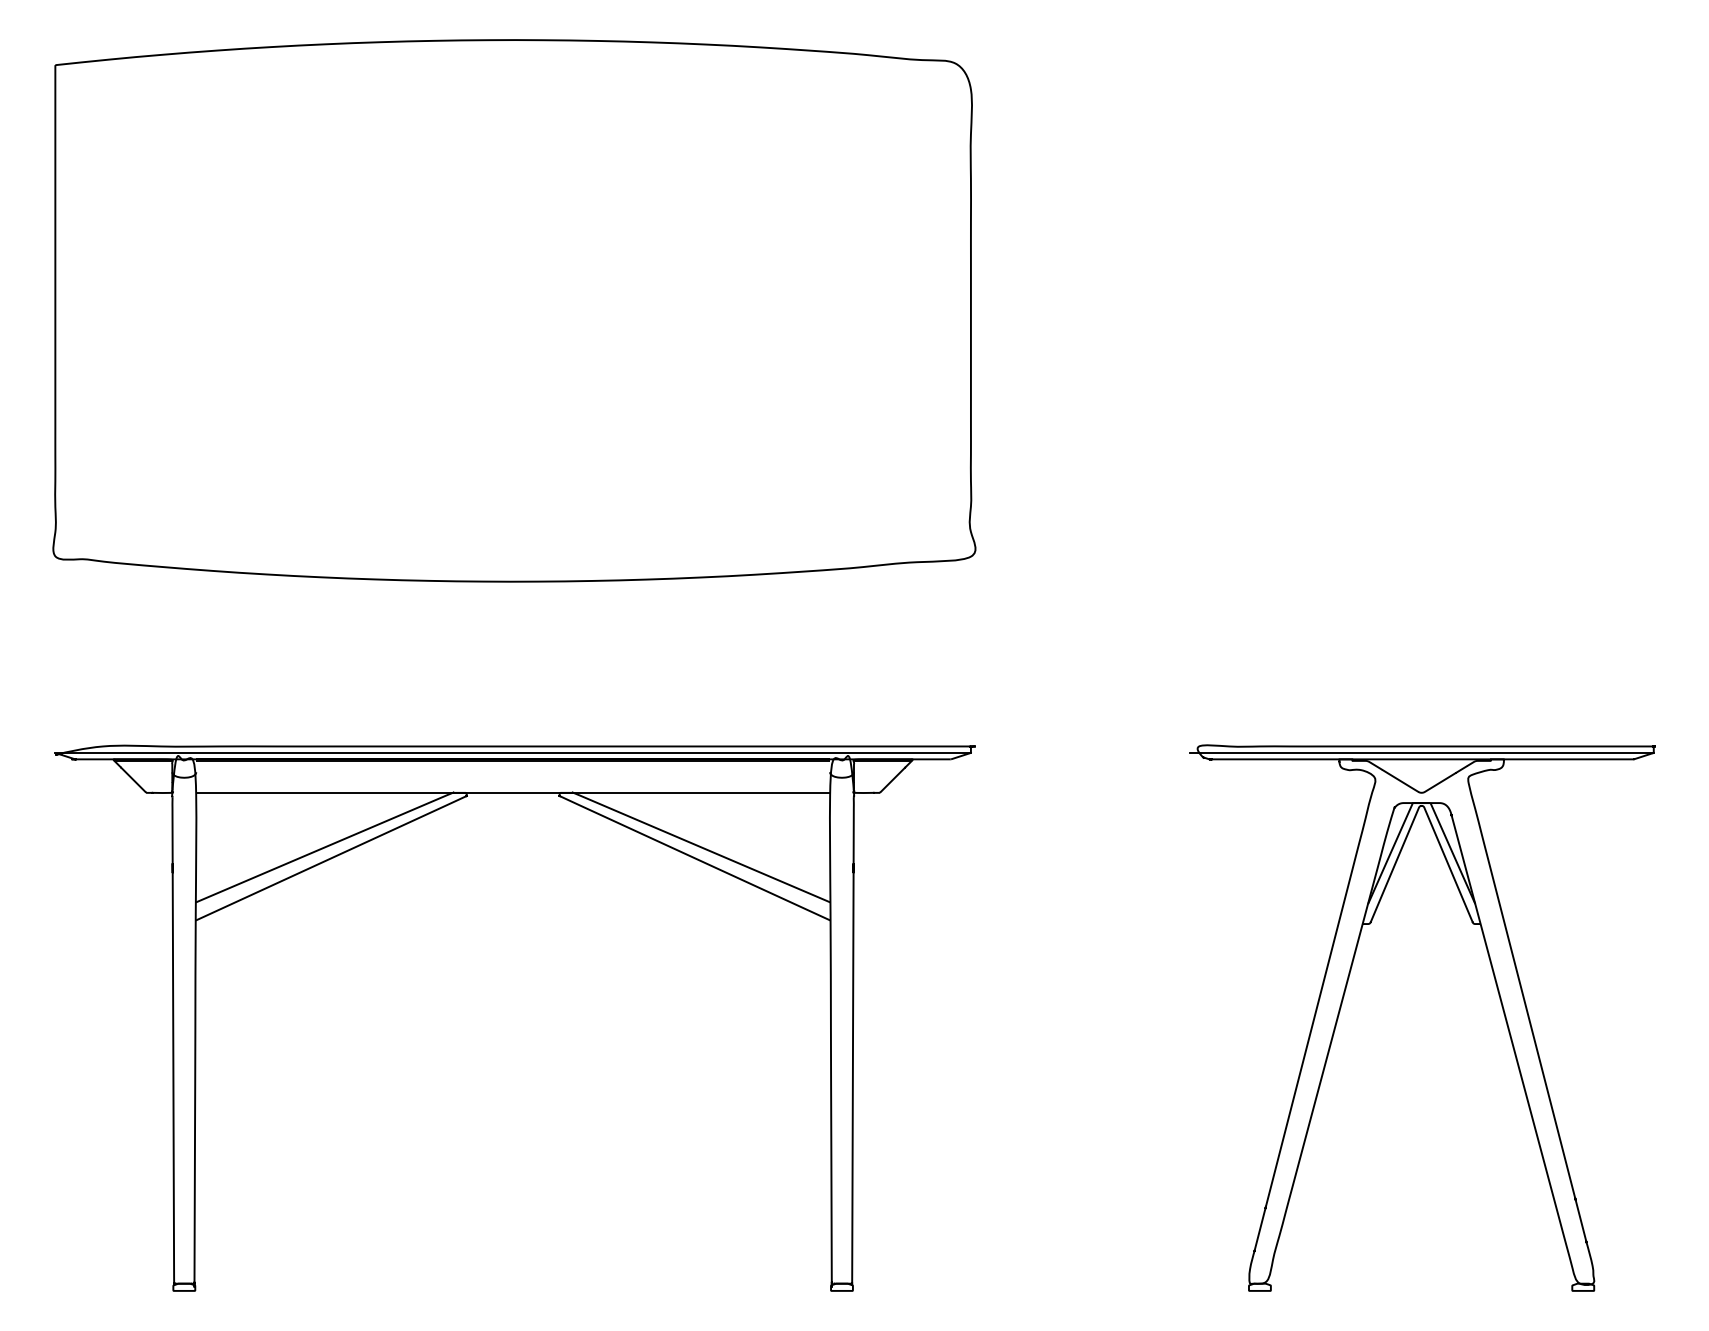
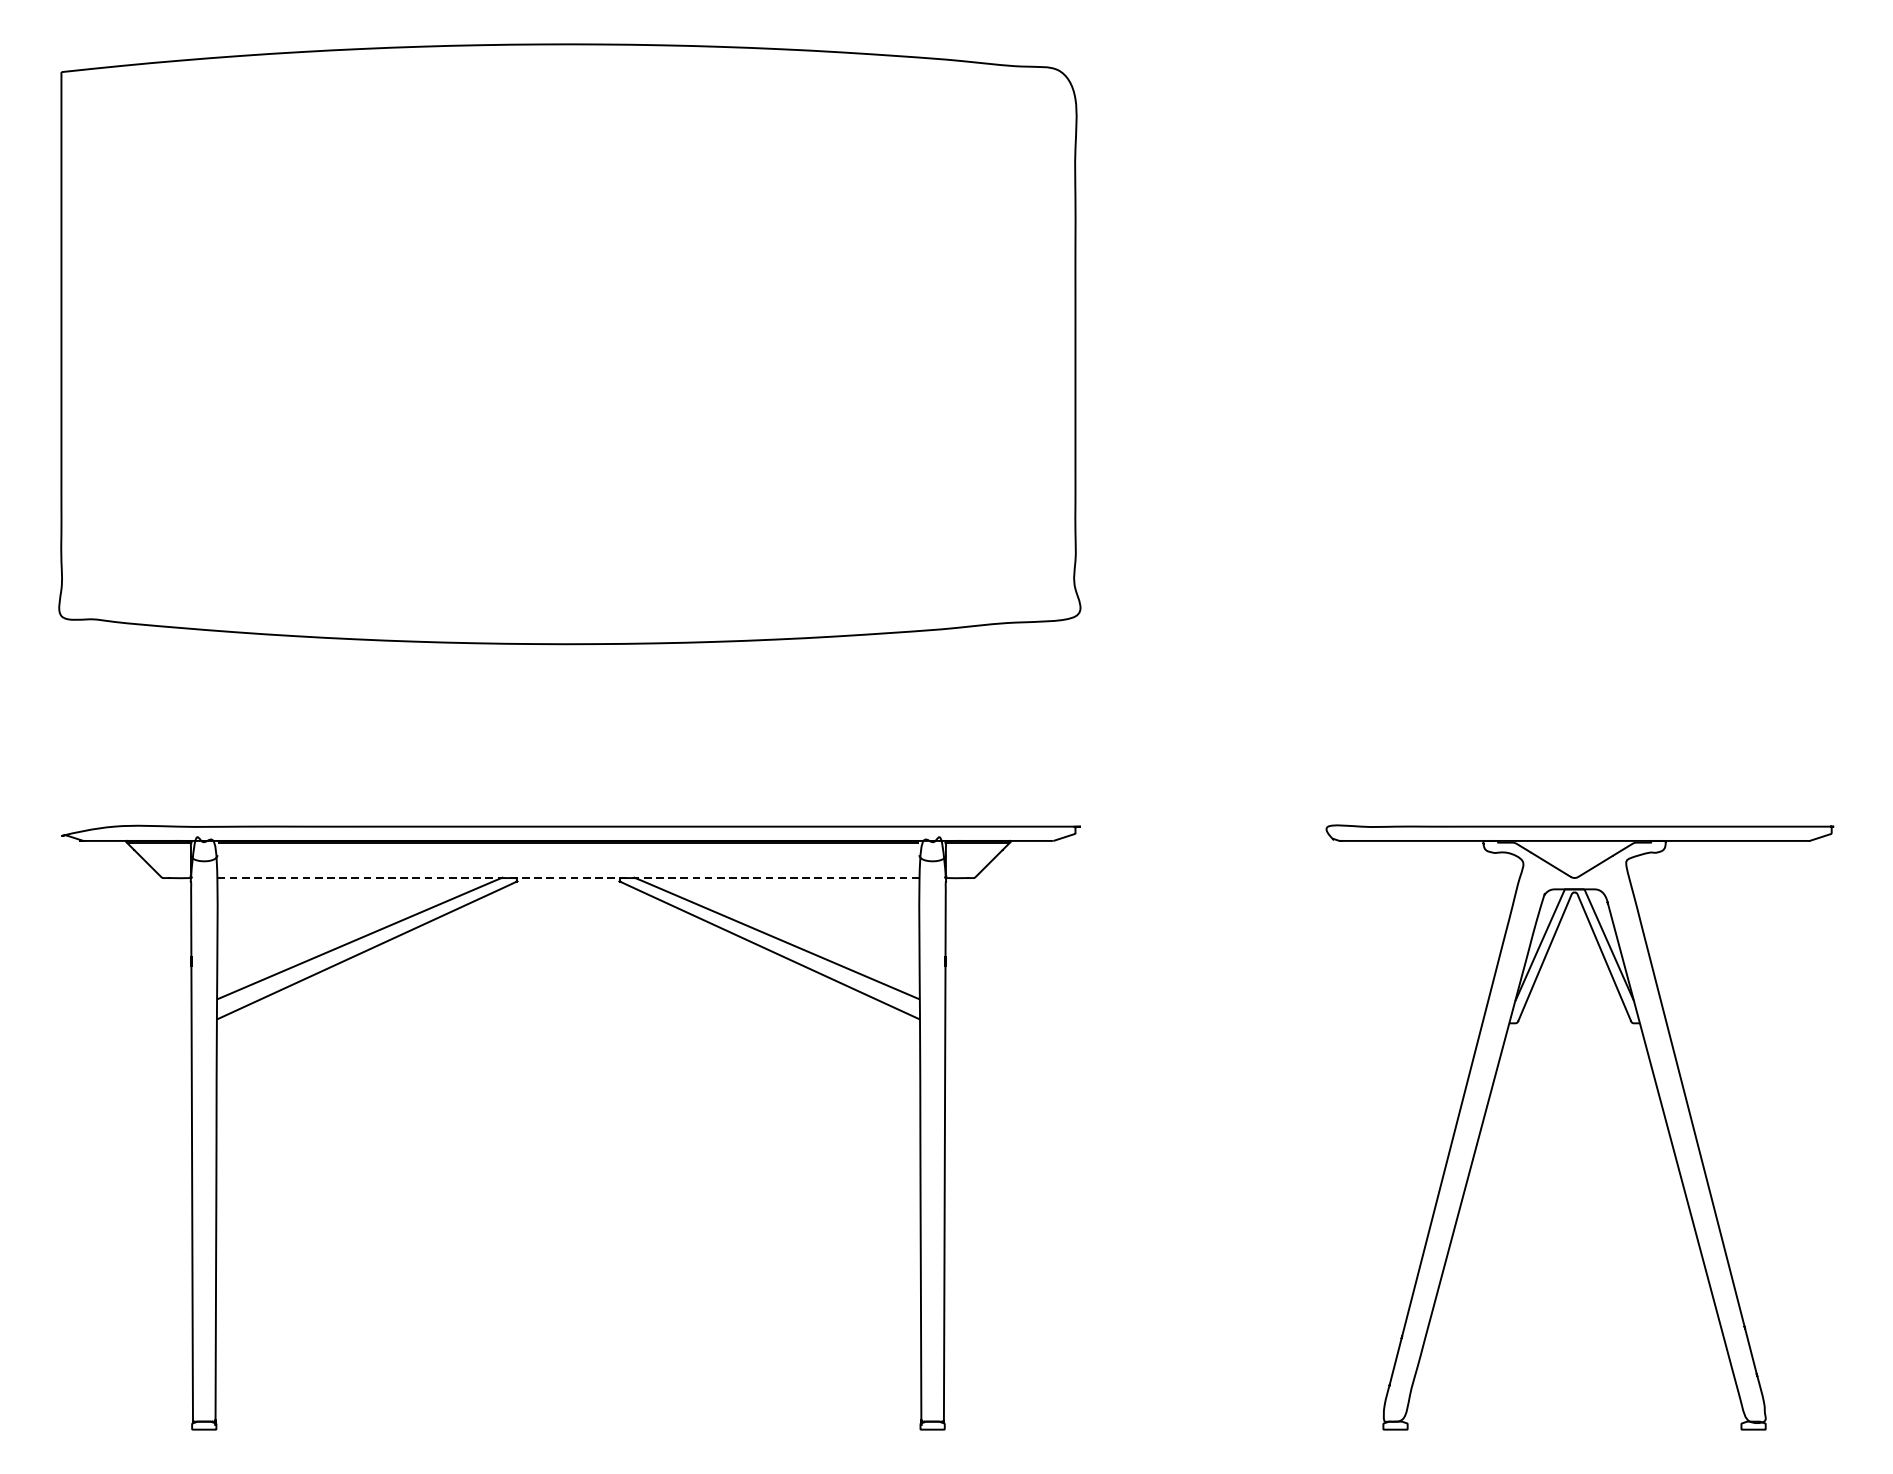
line: (512, 752) -> (567, 833), removed
line: (1421, 752) -> (1574, 833), removed
line: (513, 792) -> (568, 877), solid -> dashed

